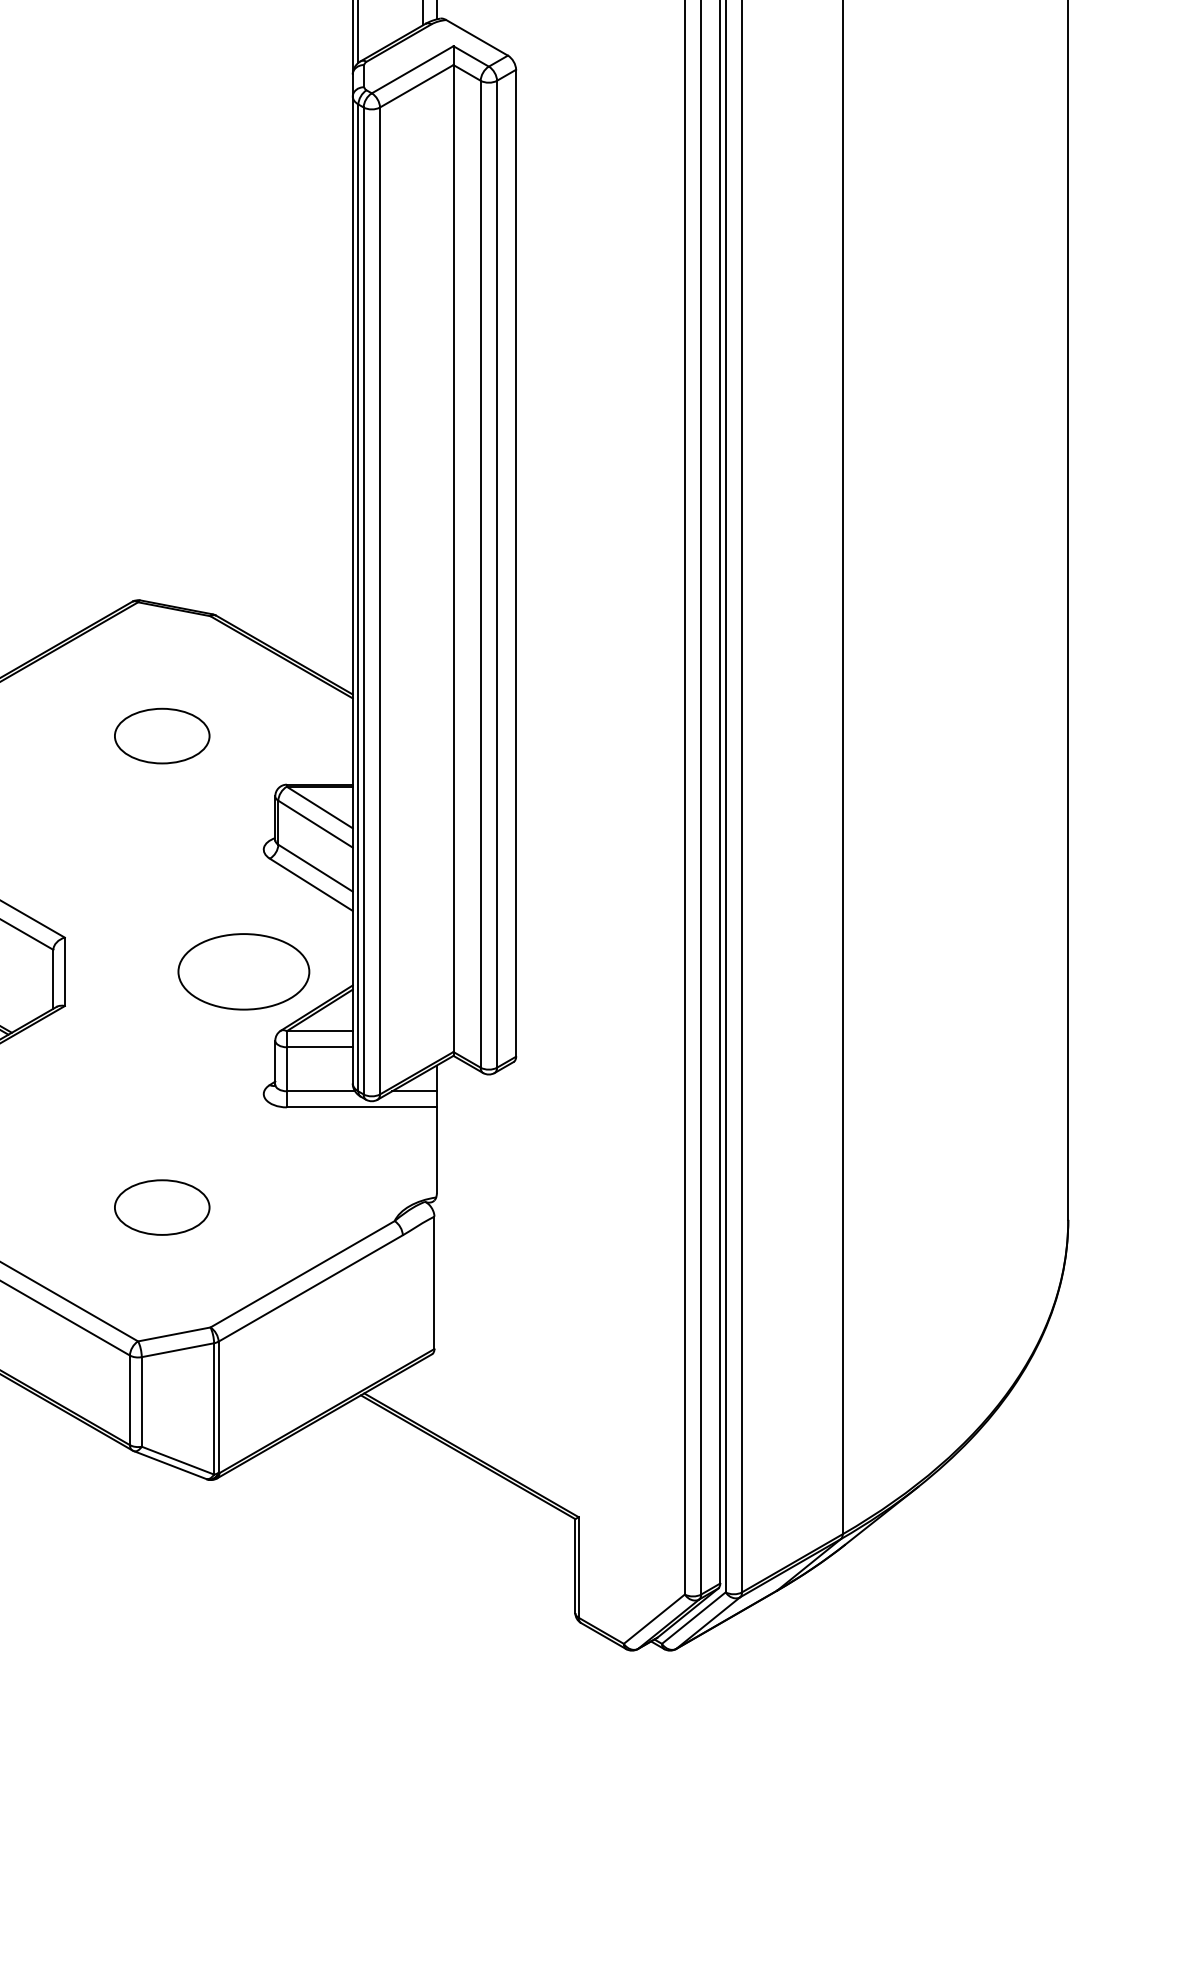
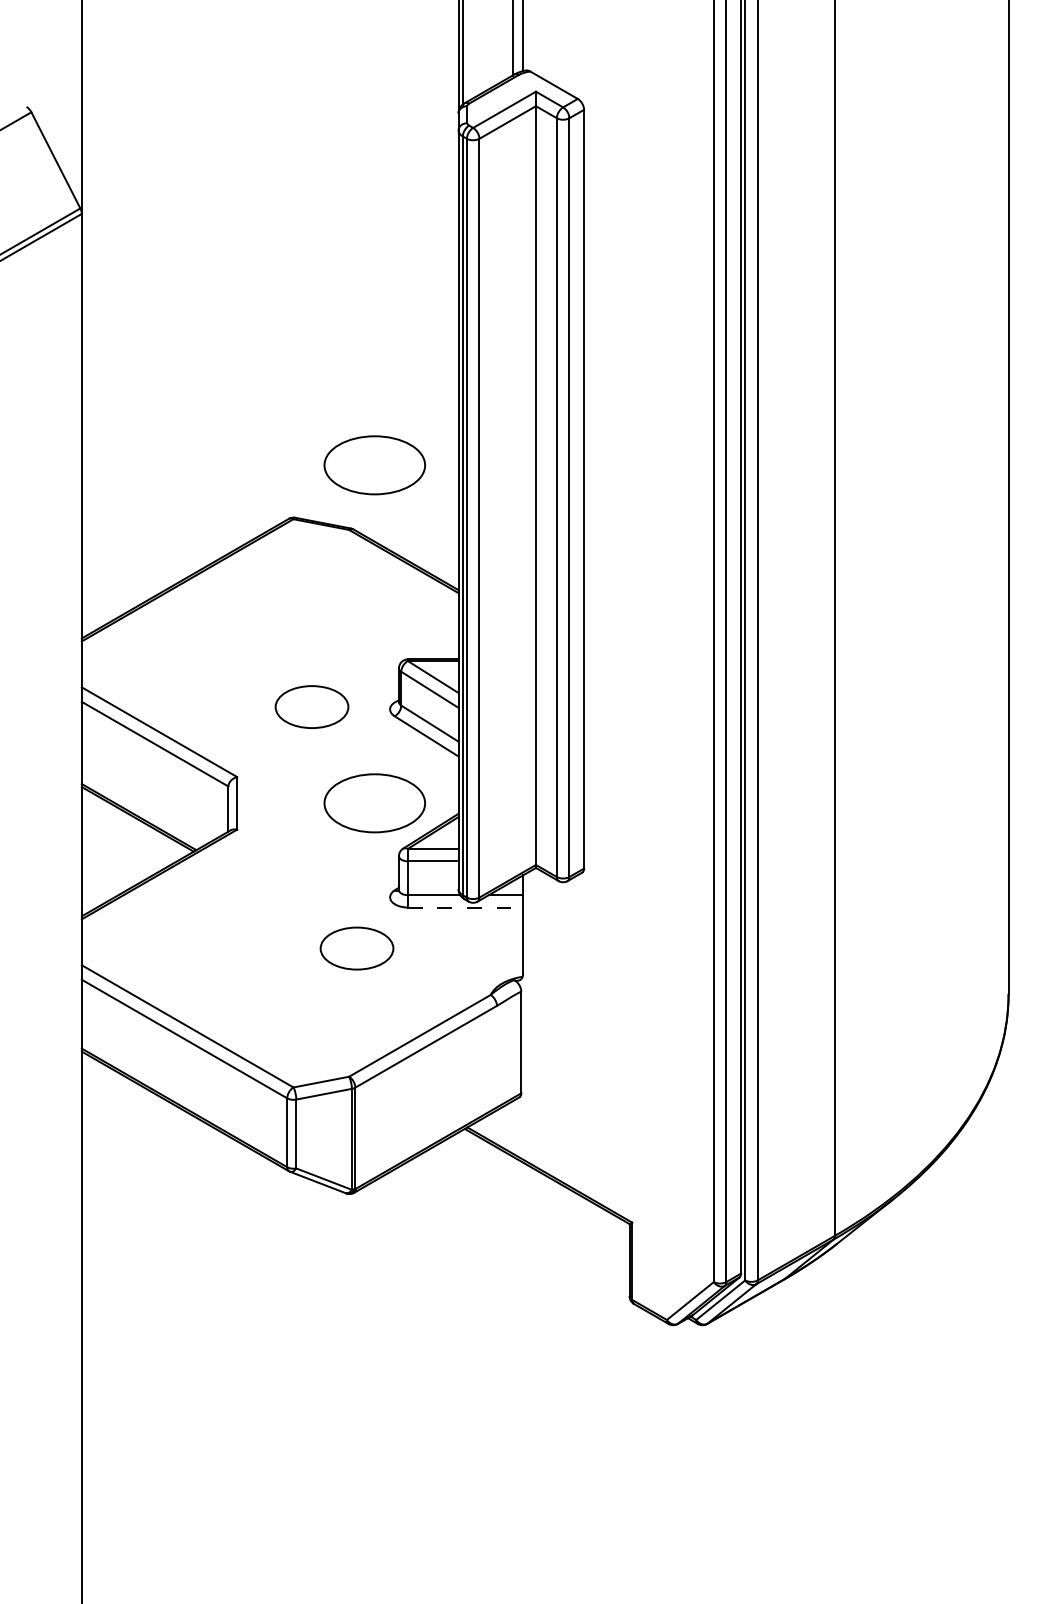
part: (243, 532) -> (374, 465), added
part: (161, 735) -> (311, 706), moved
line: (361, 1107) -> (465, 907), solid -> dashed
part: (161, 1207) -> (356, 948), moved

